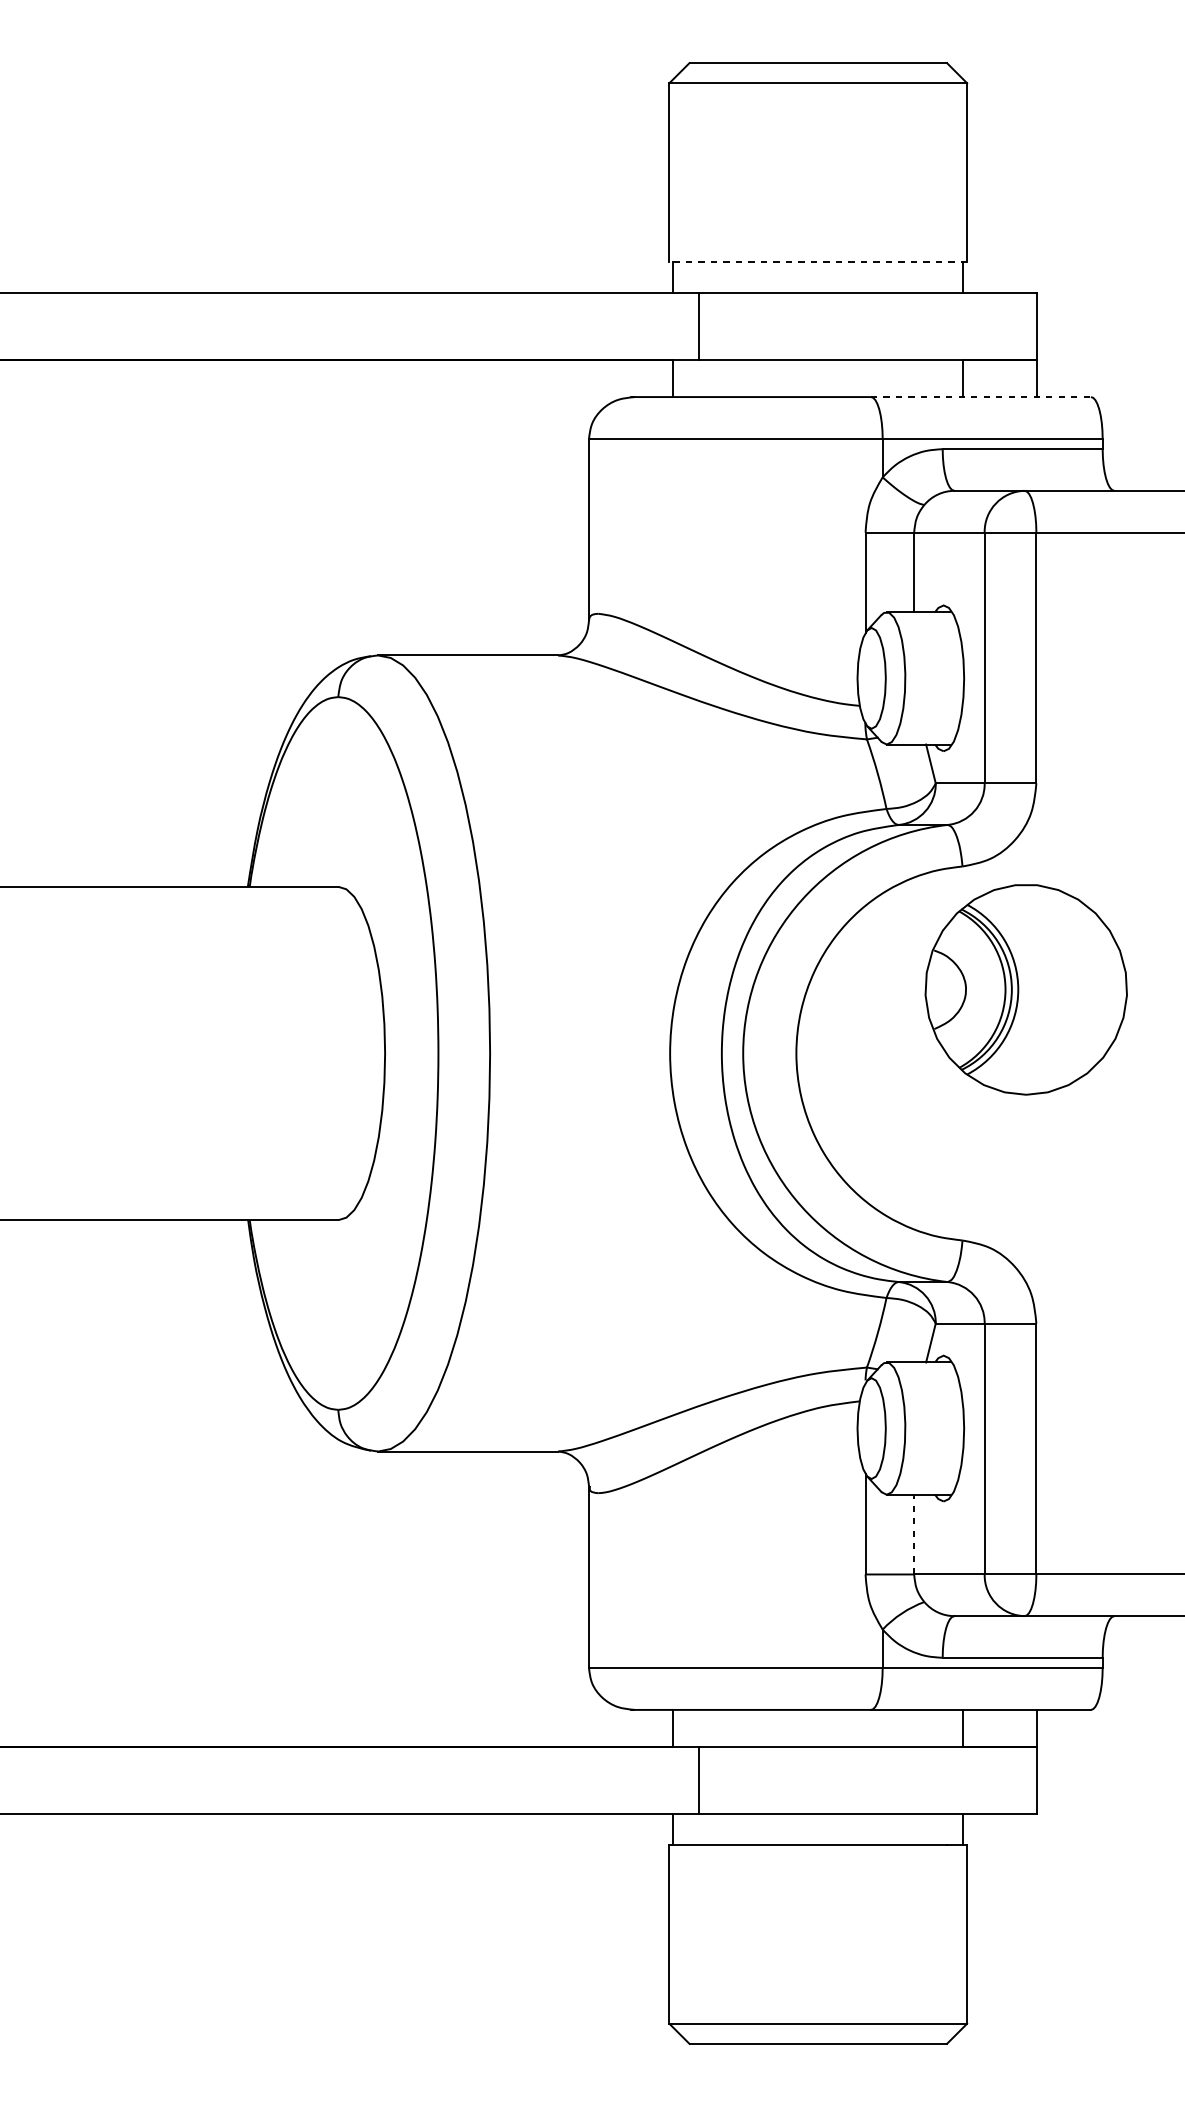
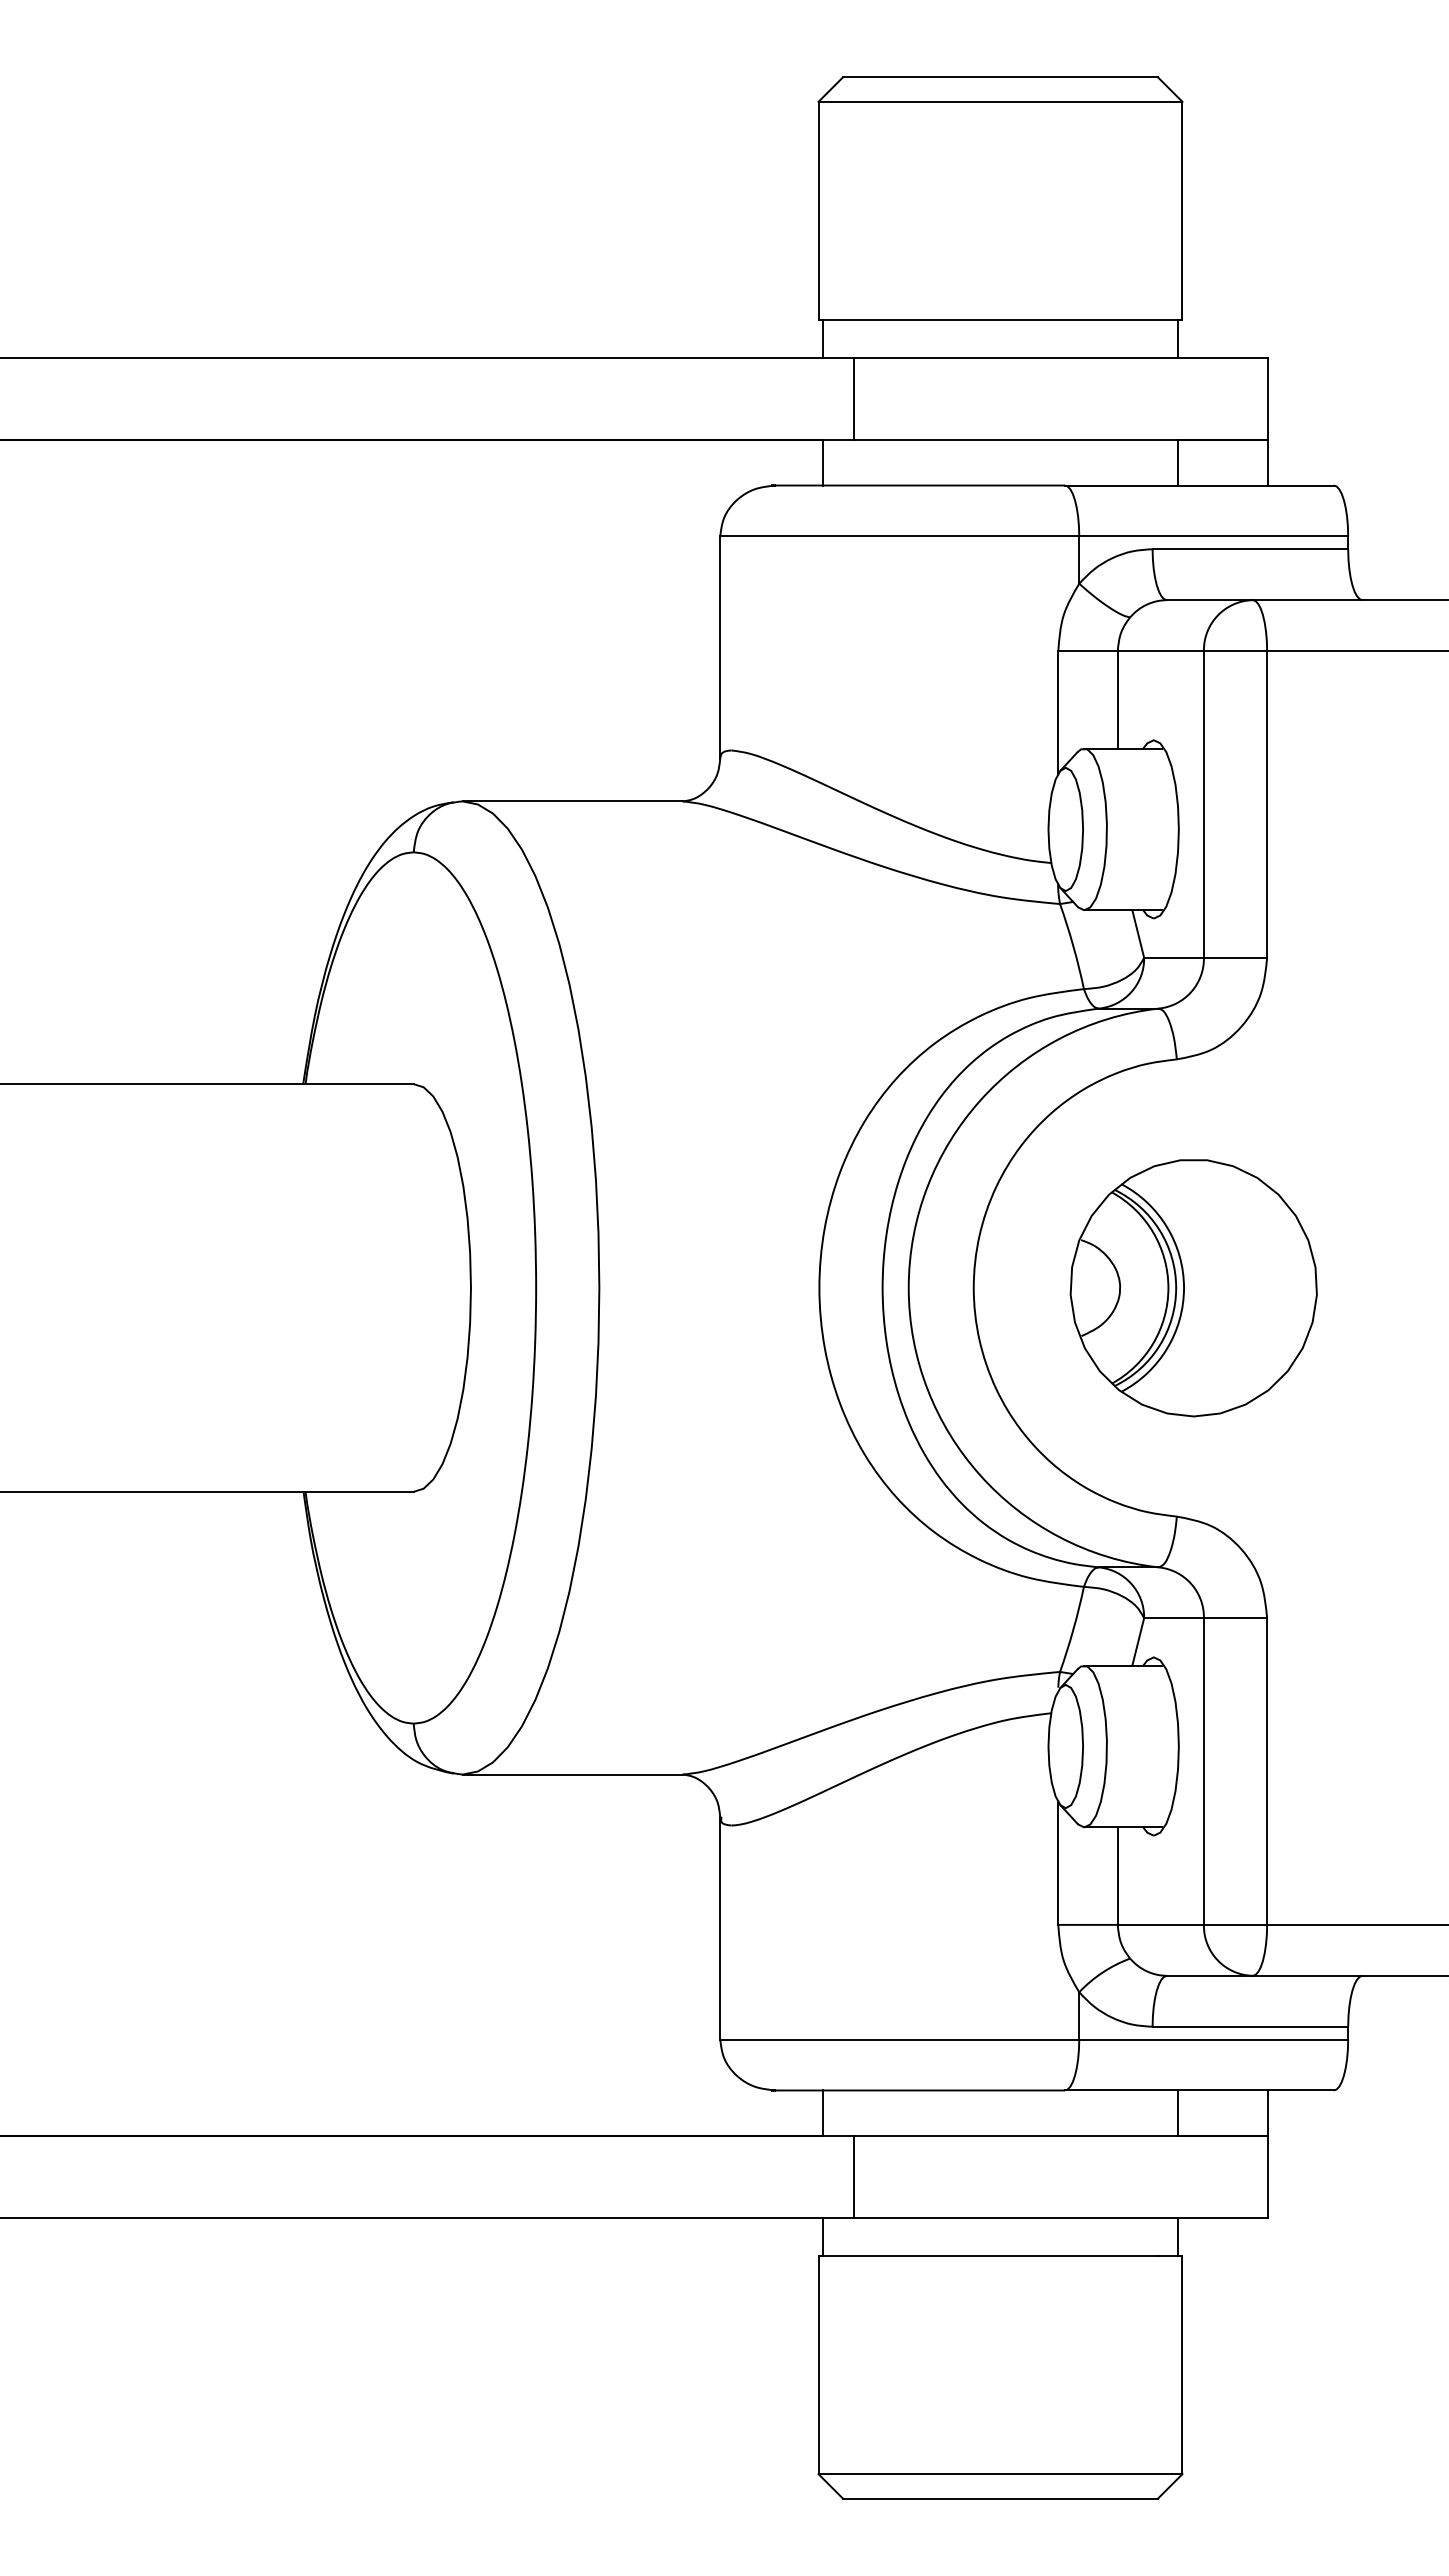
line: (818, 261) -> (1000, 319), dashed -> solid
line: (981, 397) -> (1199, 485), dashed -> solid
part: (1026, 990) -> (1193, 1288), moved
line: (913, 1534) -> (1117, 1876), dashed -> solid

